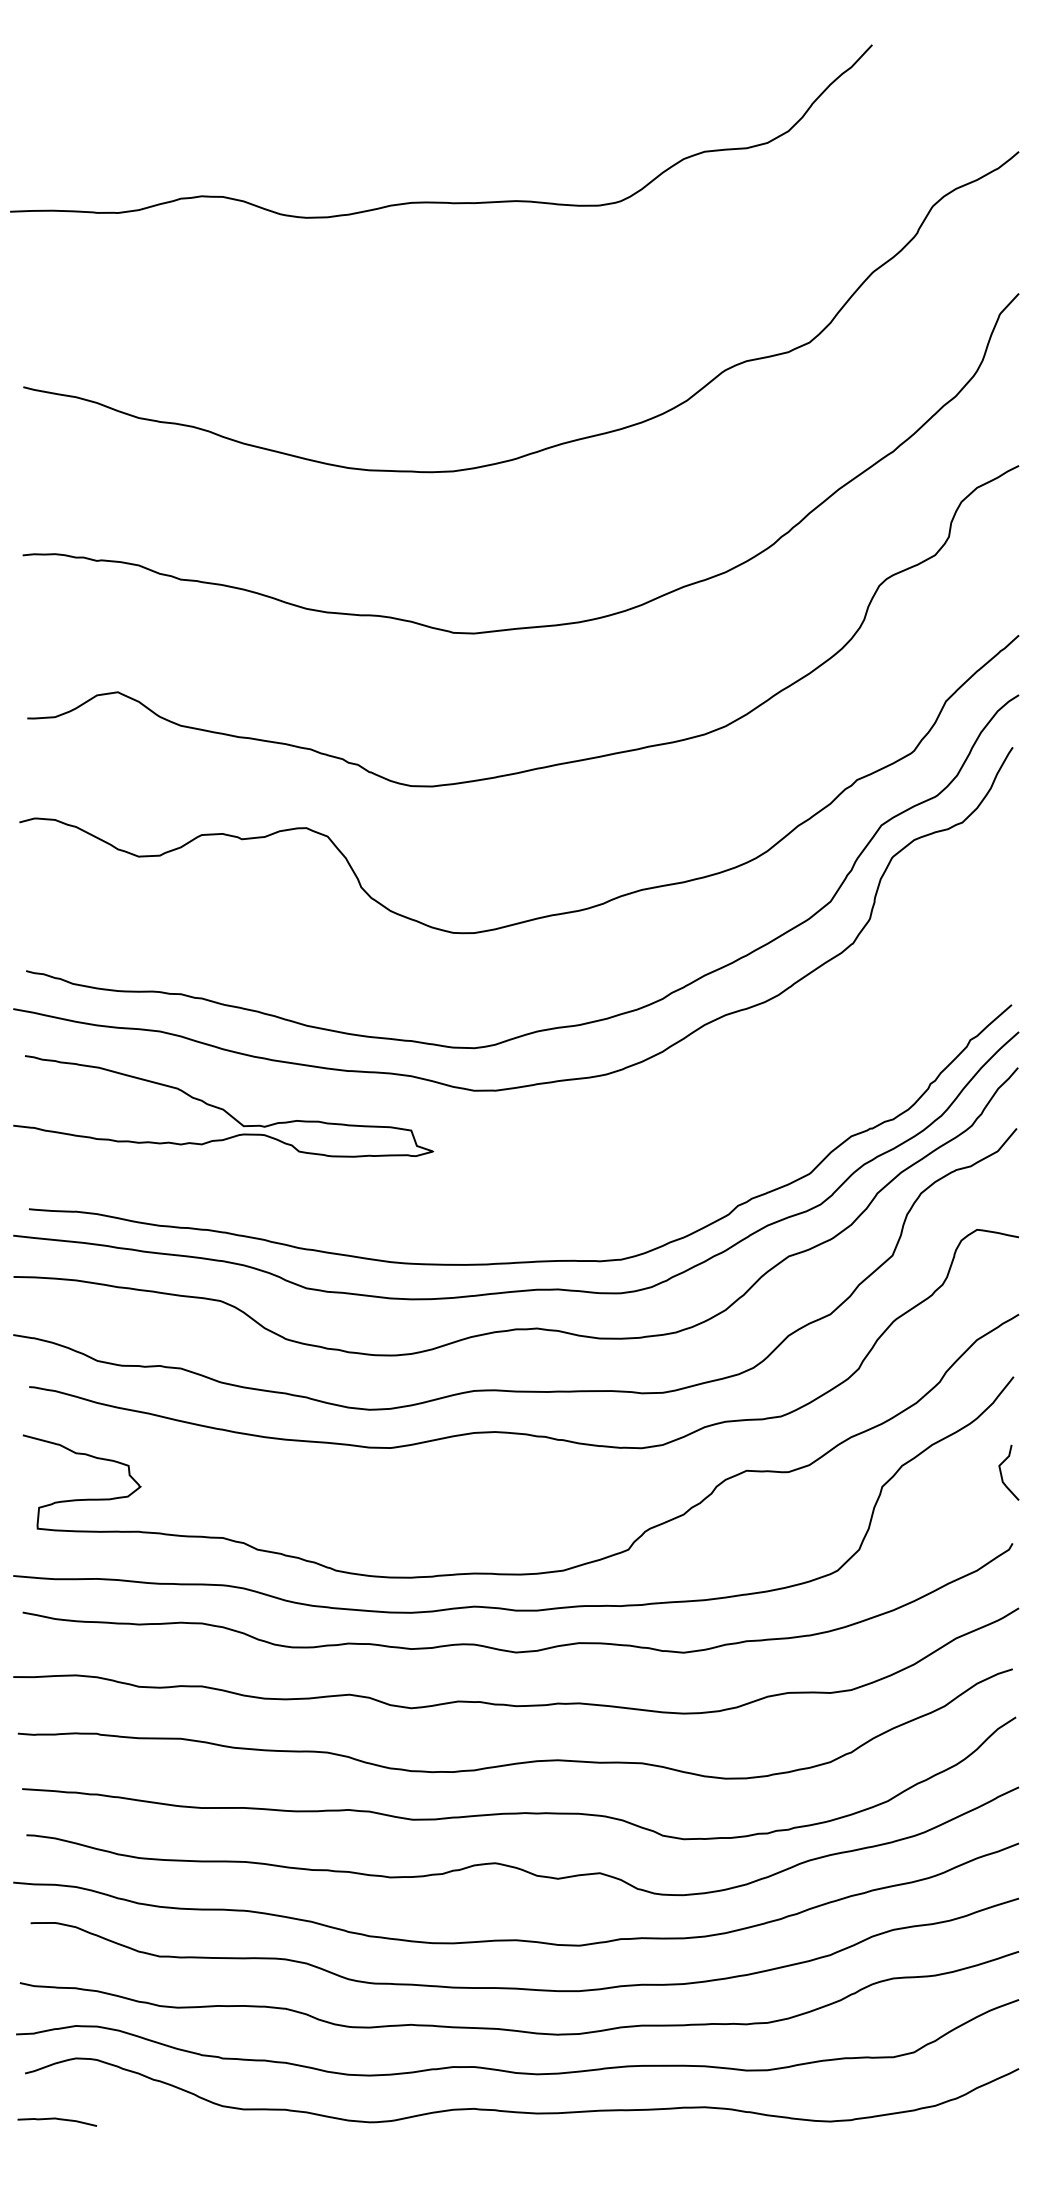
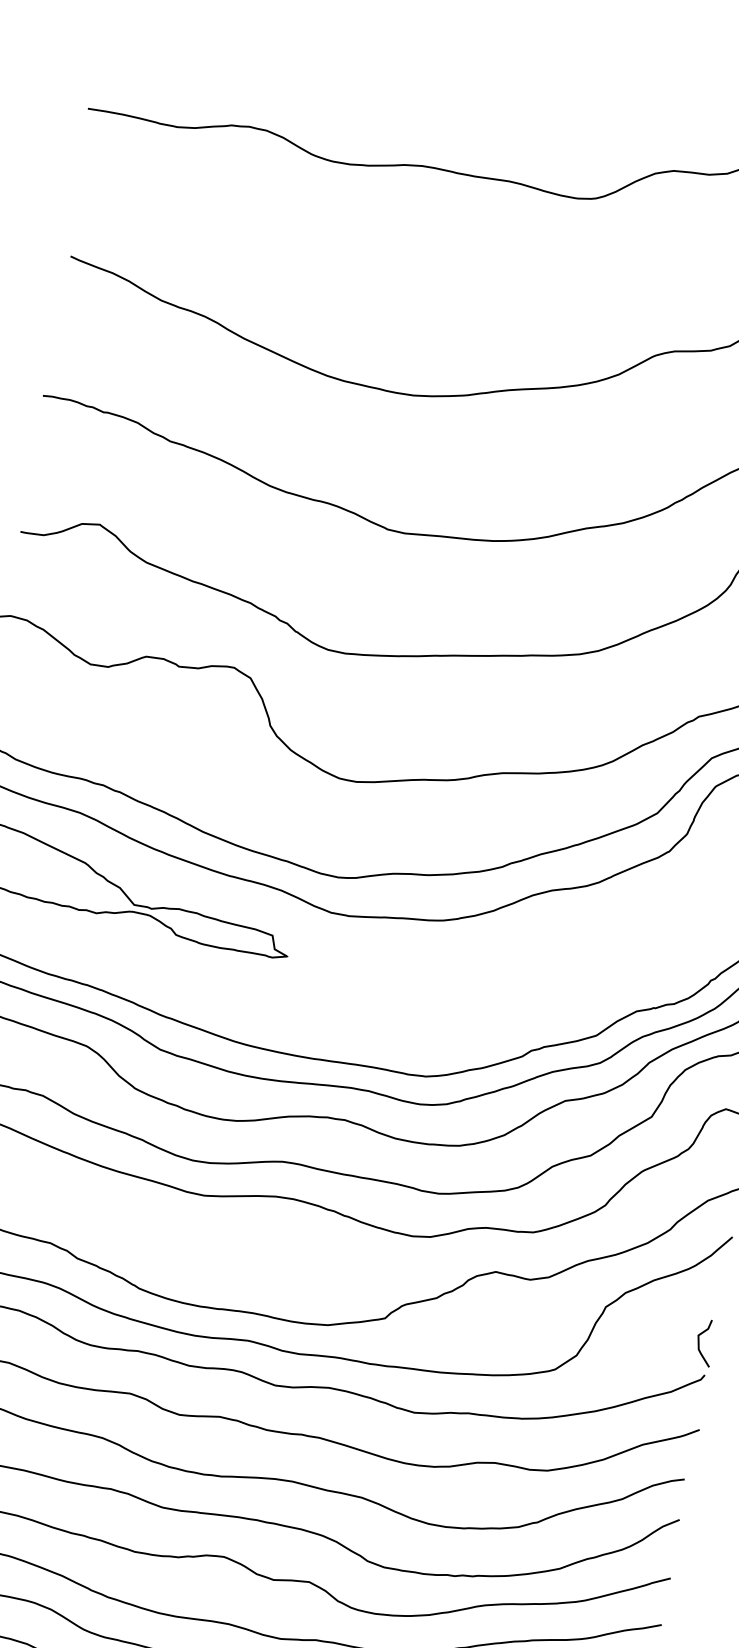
curve: (1002, 1474) -> (699, 1343), moved

